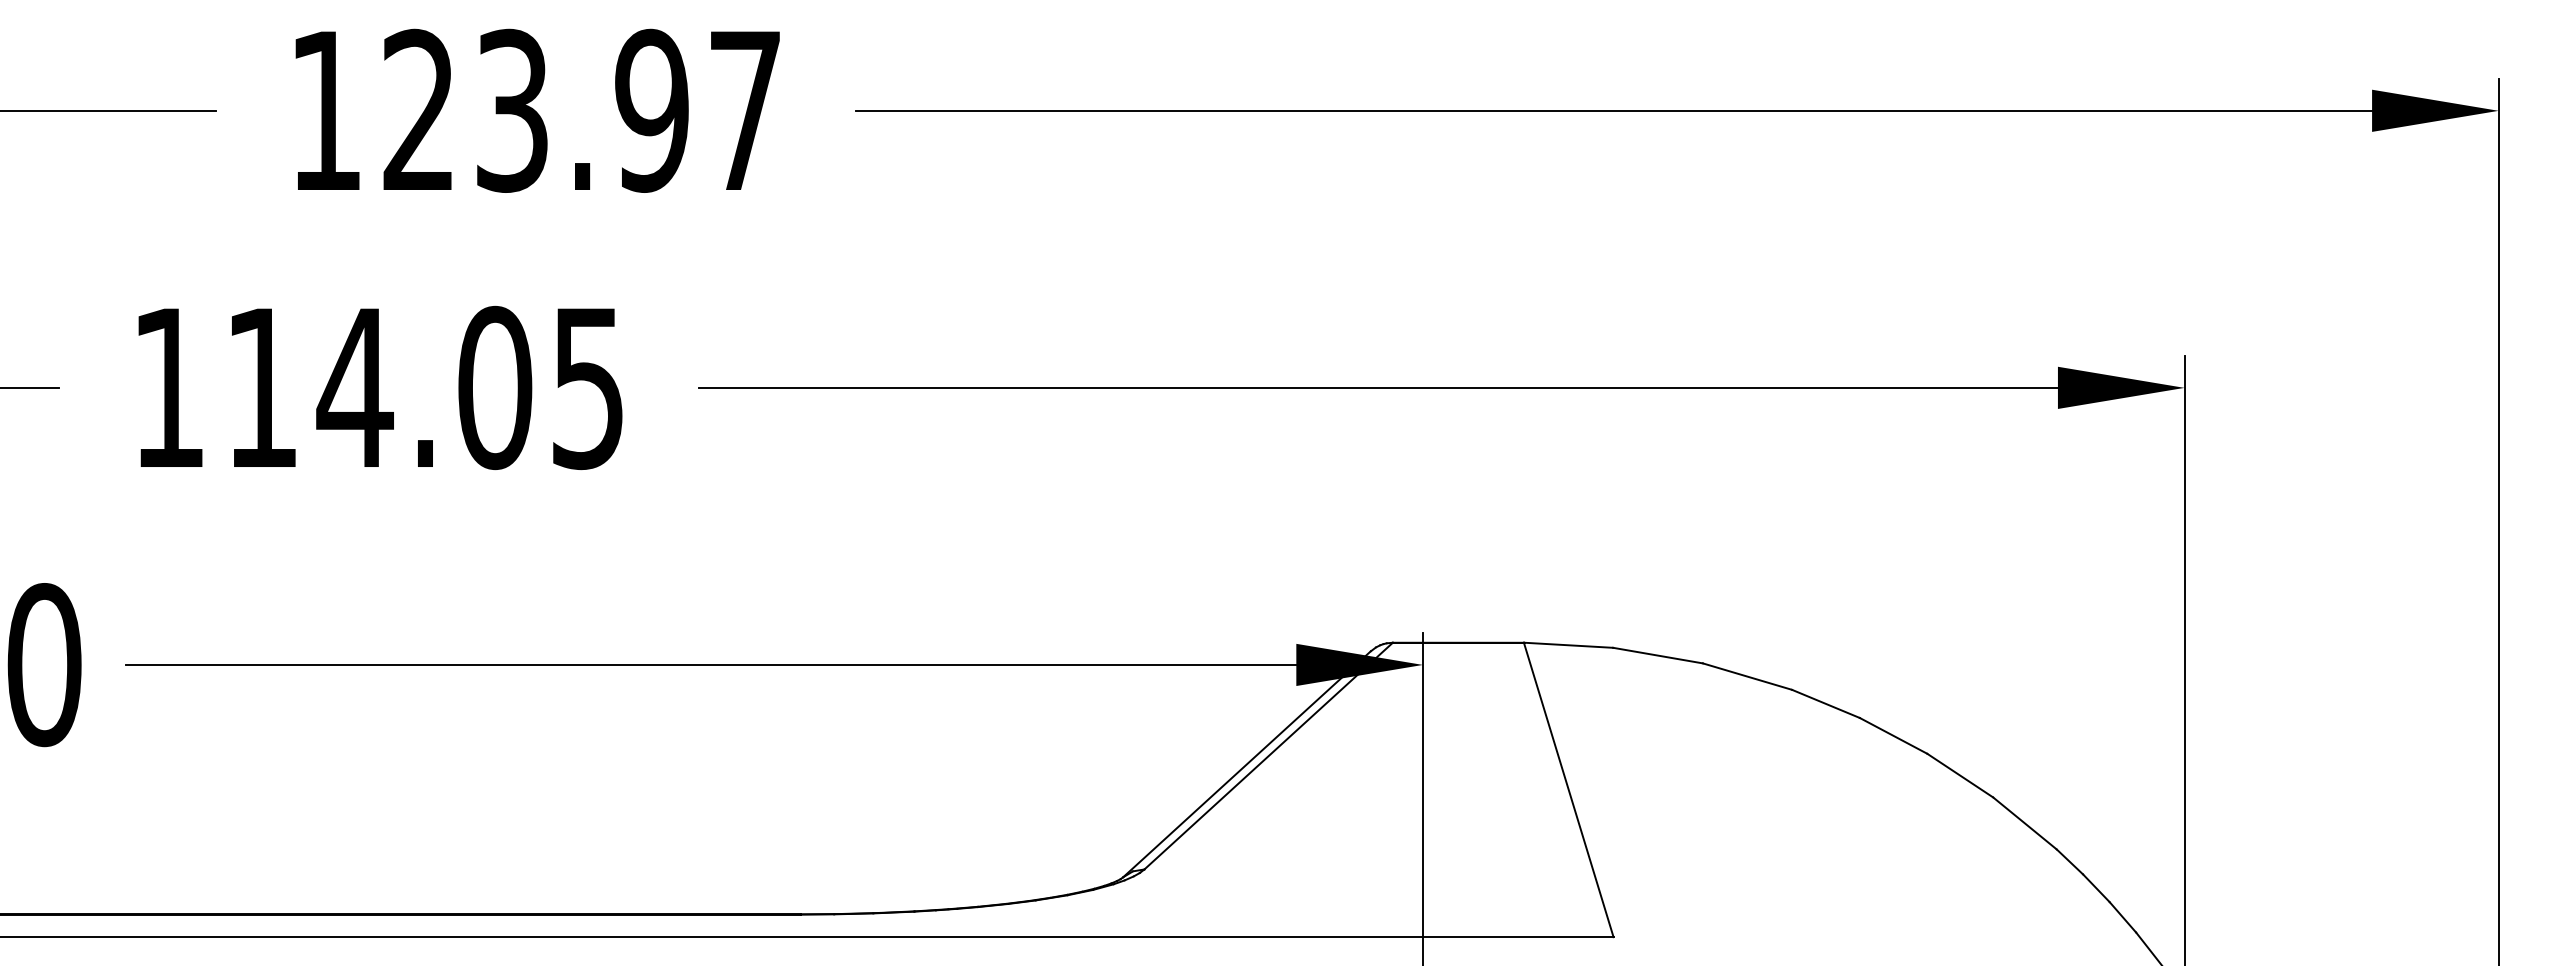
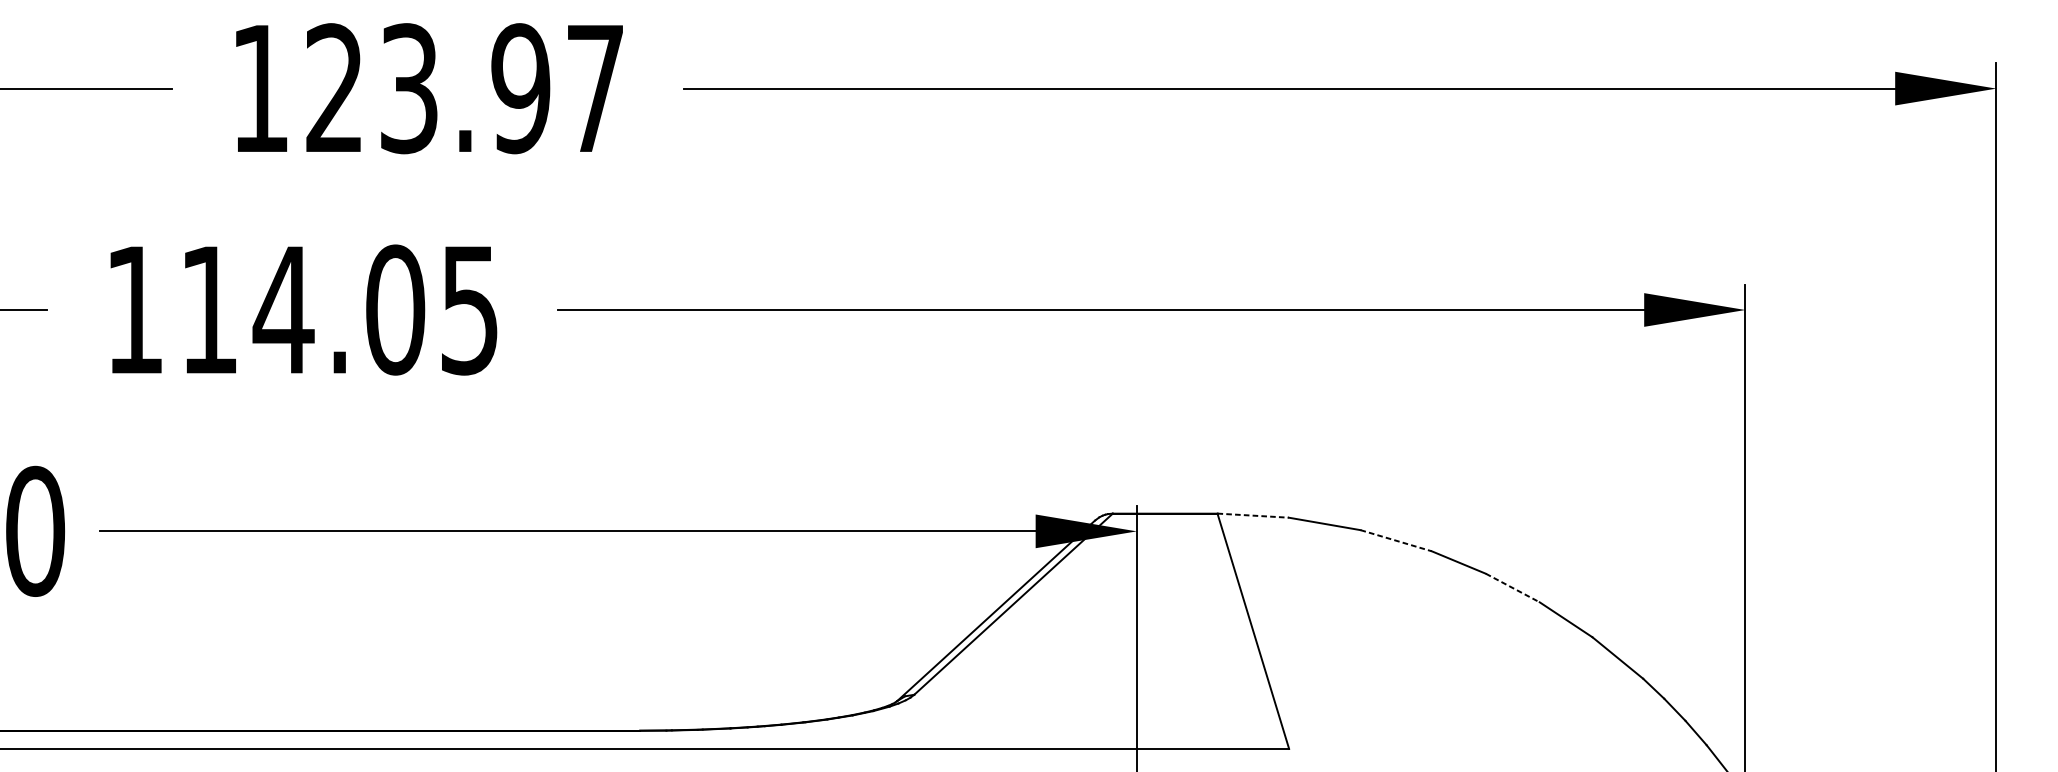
line: (1568, 645) -> (1253, 515), solid -> dashed
line: (1747, 676) -> (1396, 540), solid -> dashed
line: (1893, 736) -> (1512, 588), solid -> dashed

